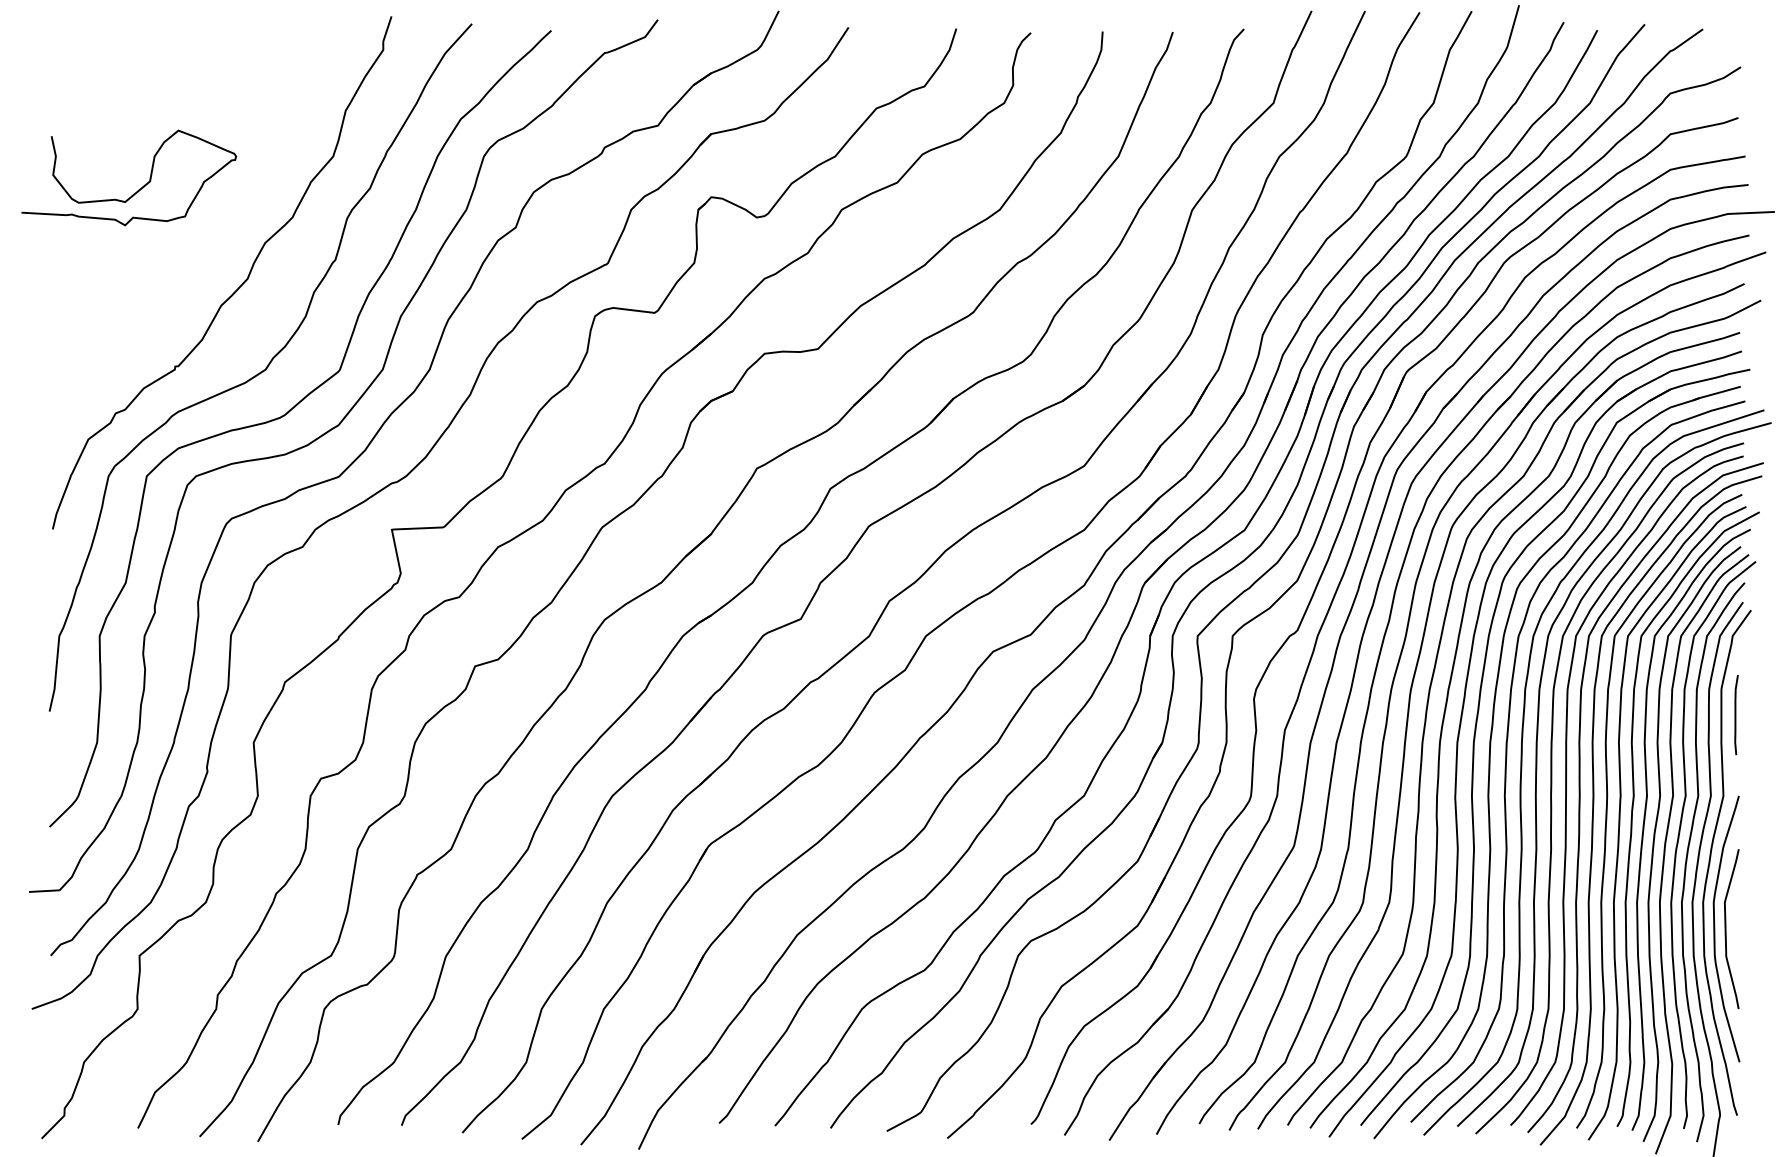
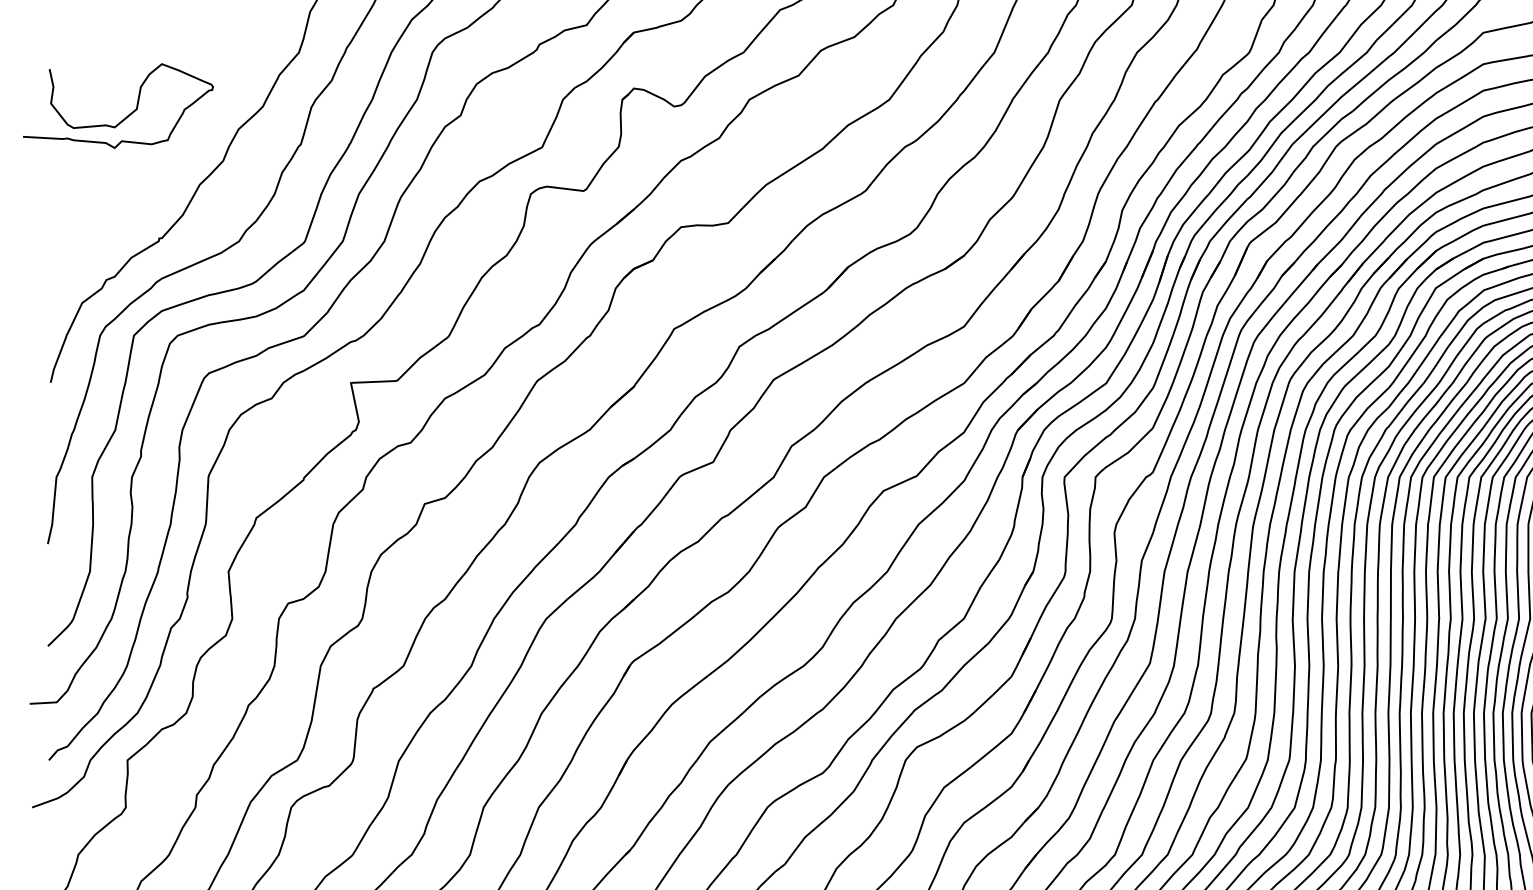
curve: (139, 188) -> (127, 115), moved

